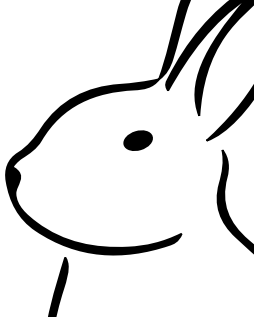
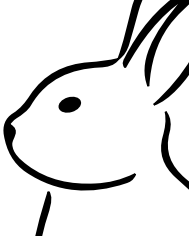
part: (137, 140) -> (69, 104), moved

